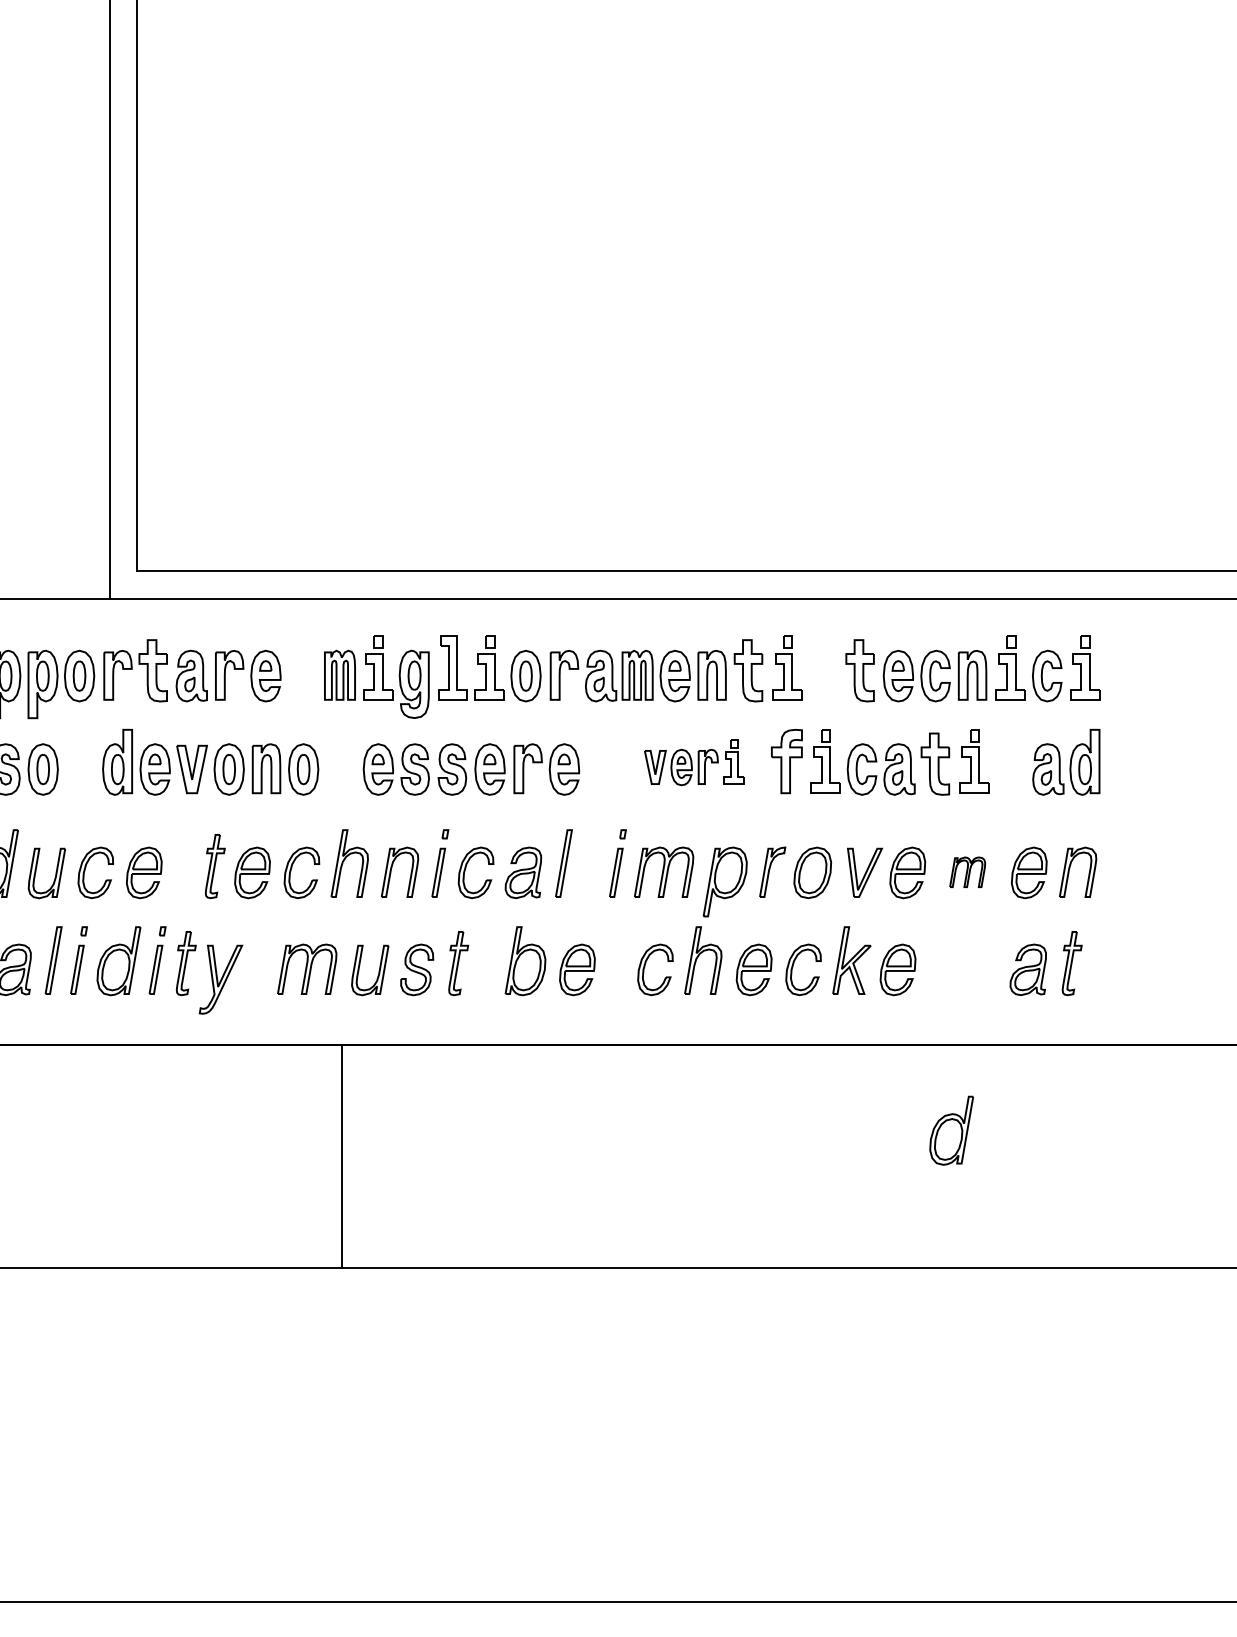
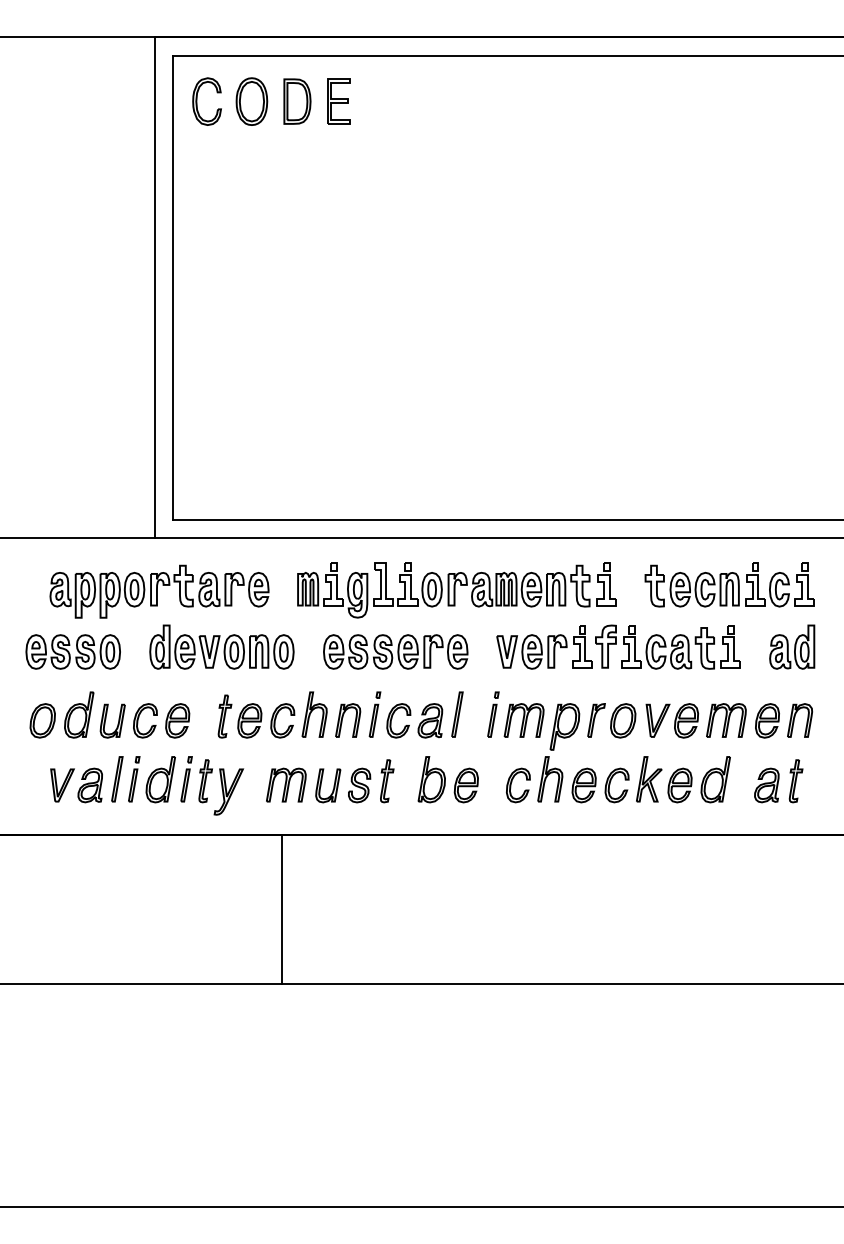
part: (694, 762) -> (544, 647), size x1.43
part: (967, 872) -> (726, 720), size x1.67
part: (951, 1130) -> (715, 779), moved
line: (342, 1155) -> (282, 909), moved

